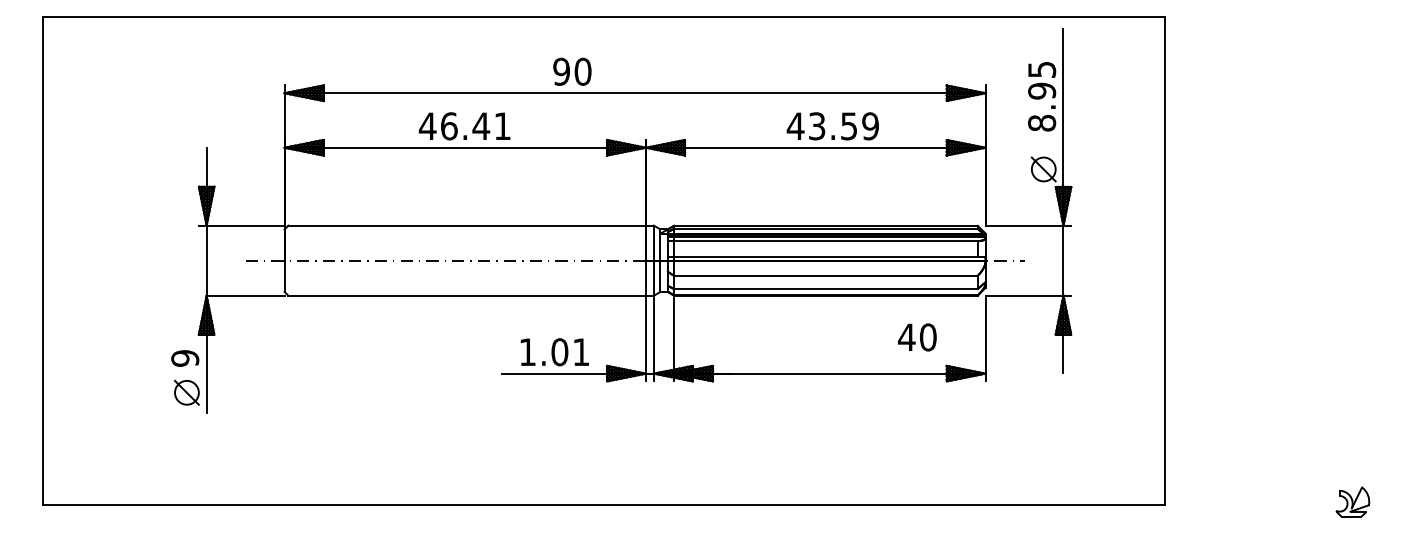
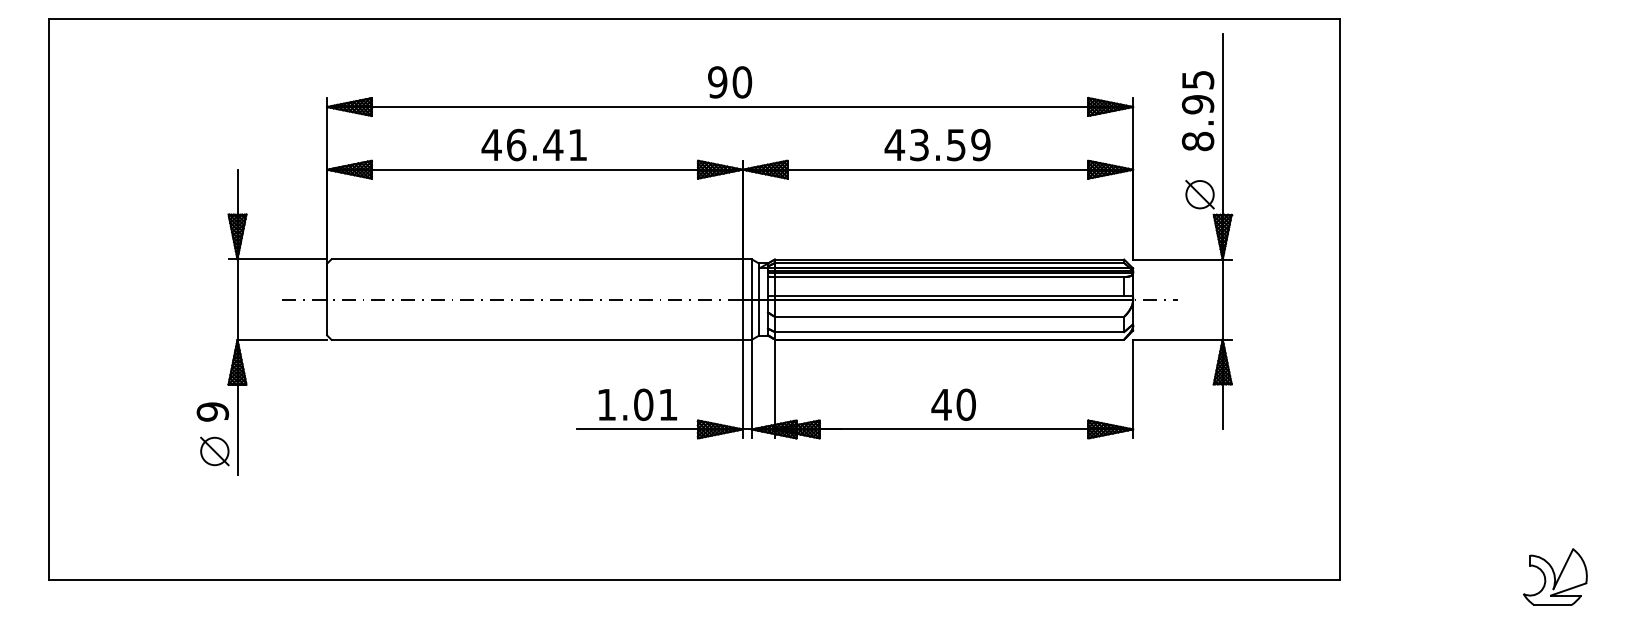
text: (572, 71) -> (730, 82), moved
text: (832, 125) -> (937, 144), moved
text: (917, 337) -> (953, 404), moved
part: (1352, 501) -> (1555, 576), size x1.67

